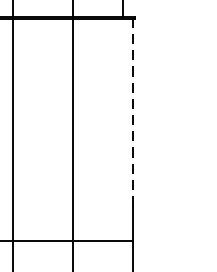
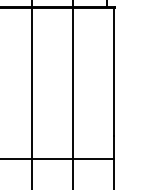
line: (133, 112) -> (113, 72), dashed -> solid

